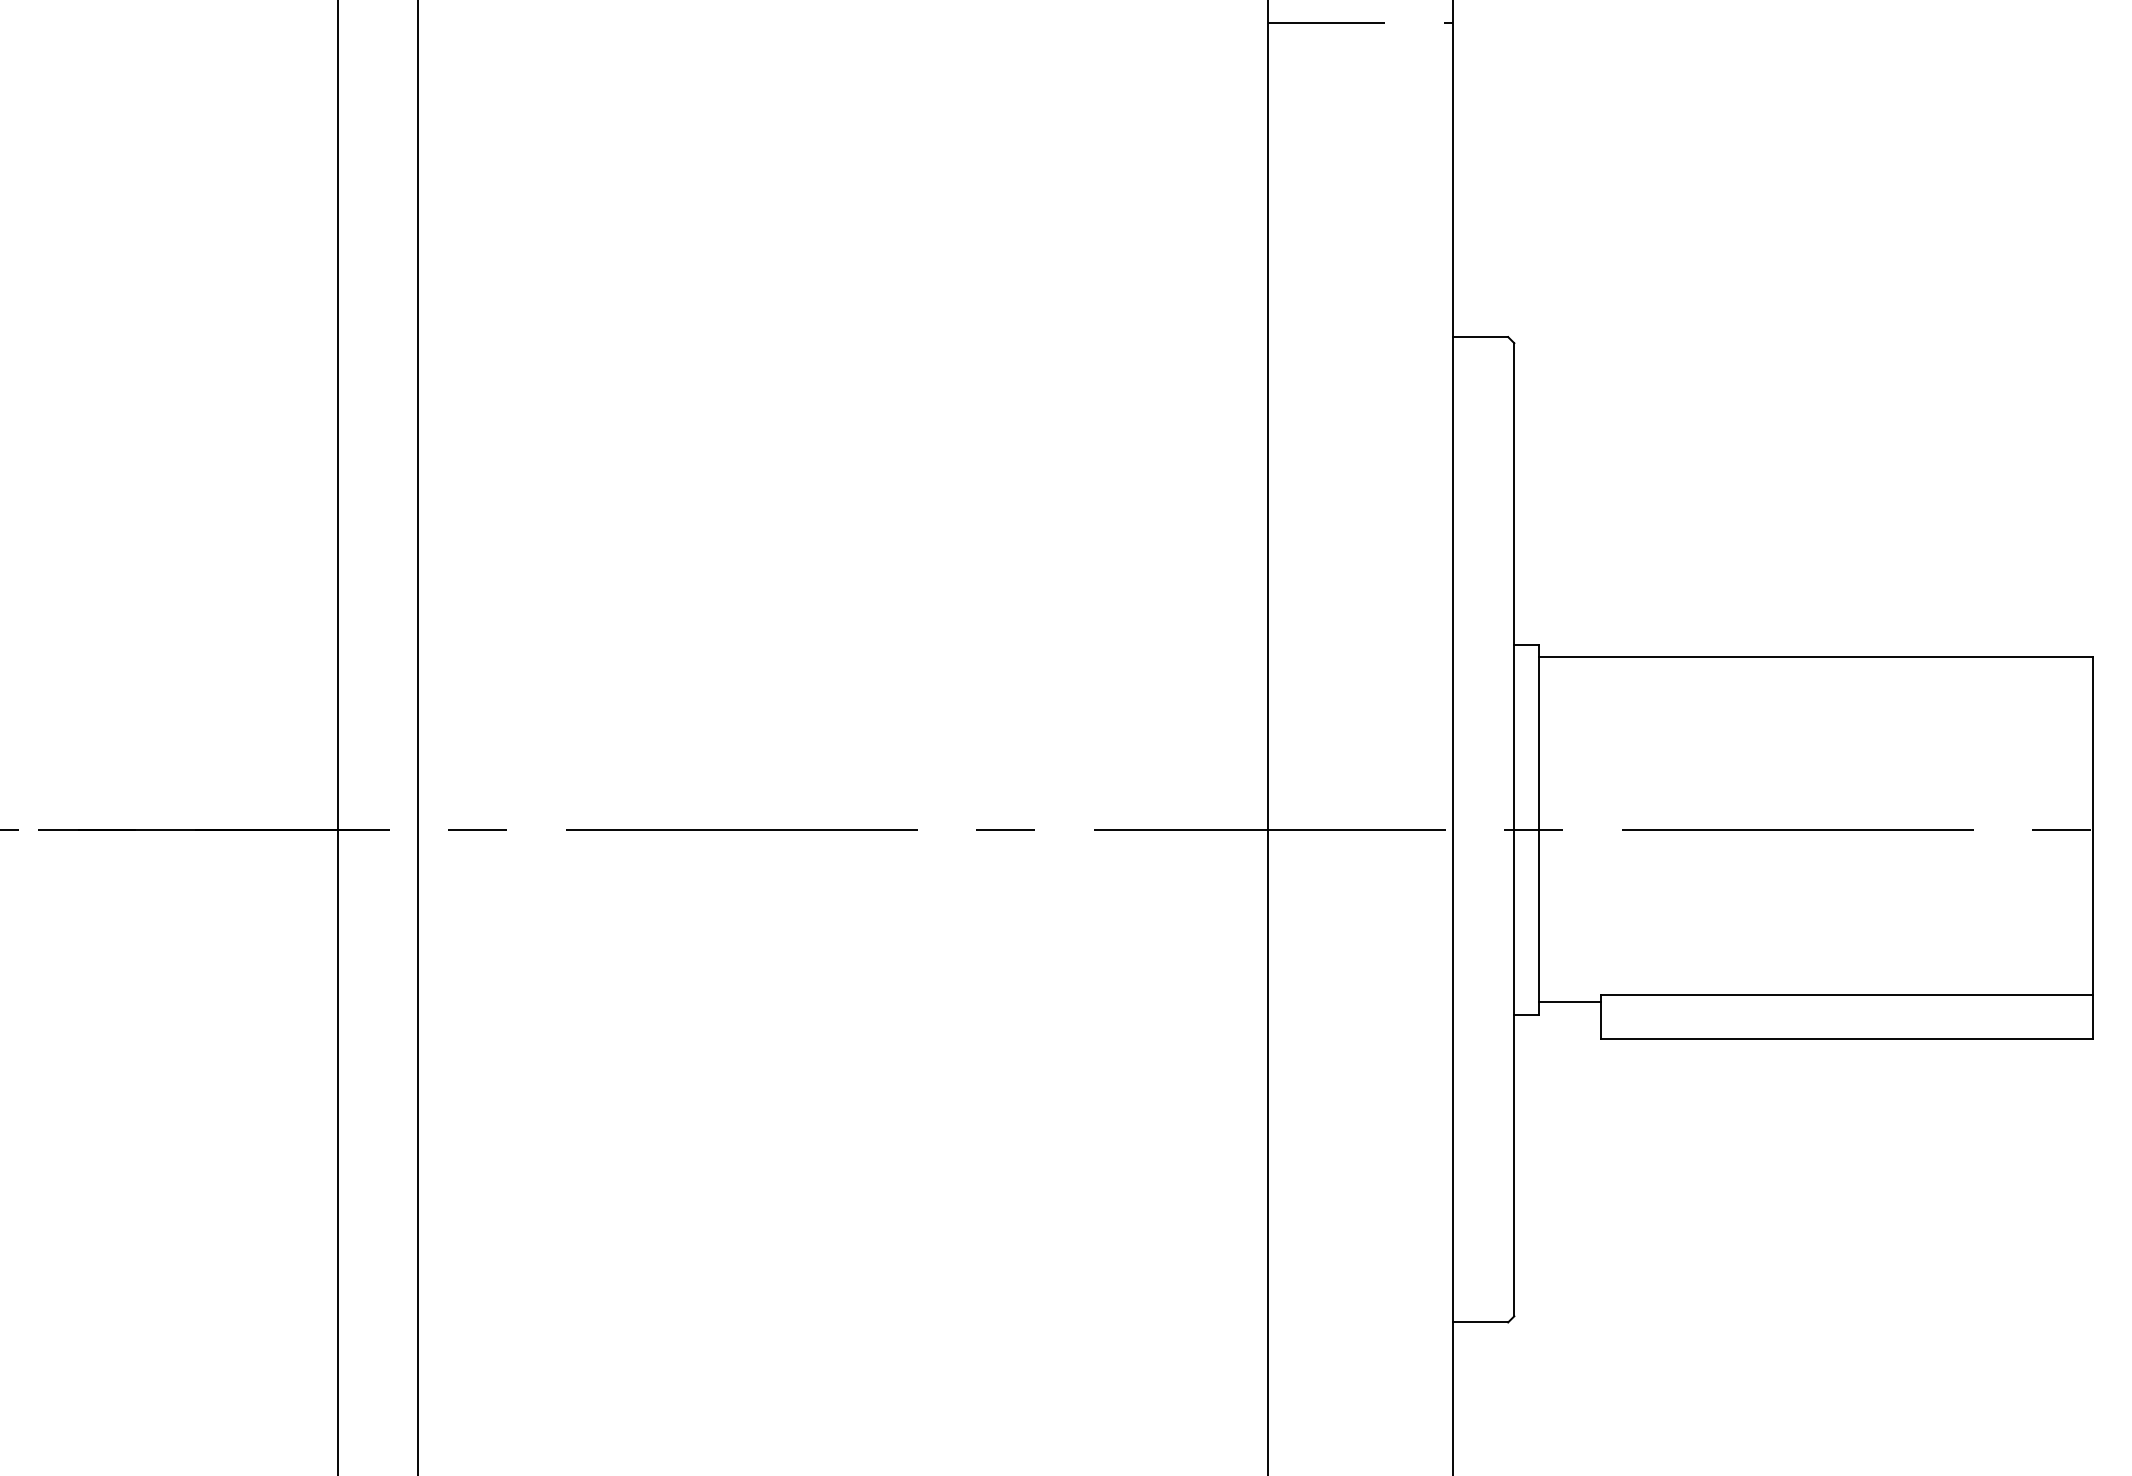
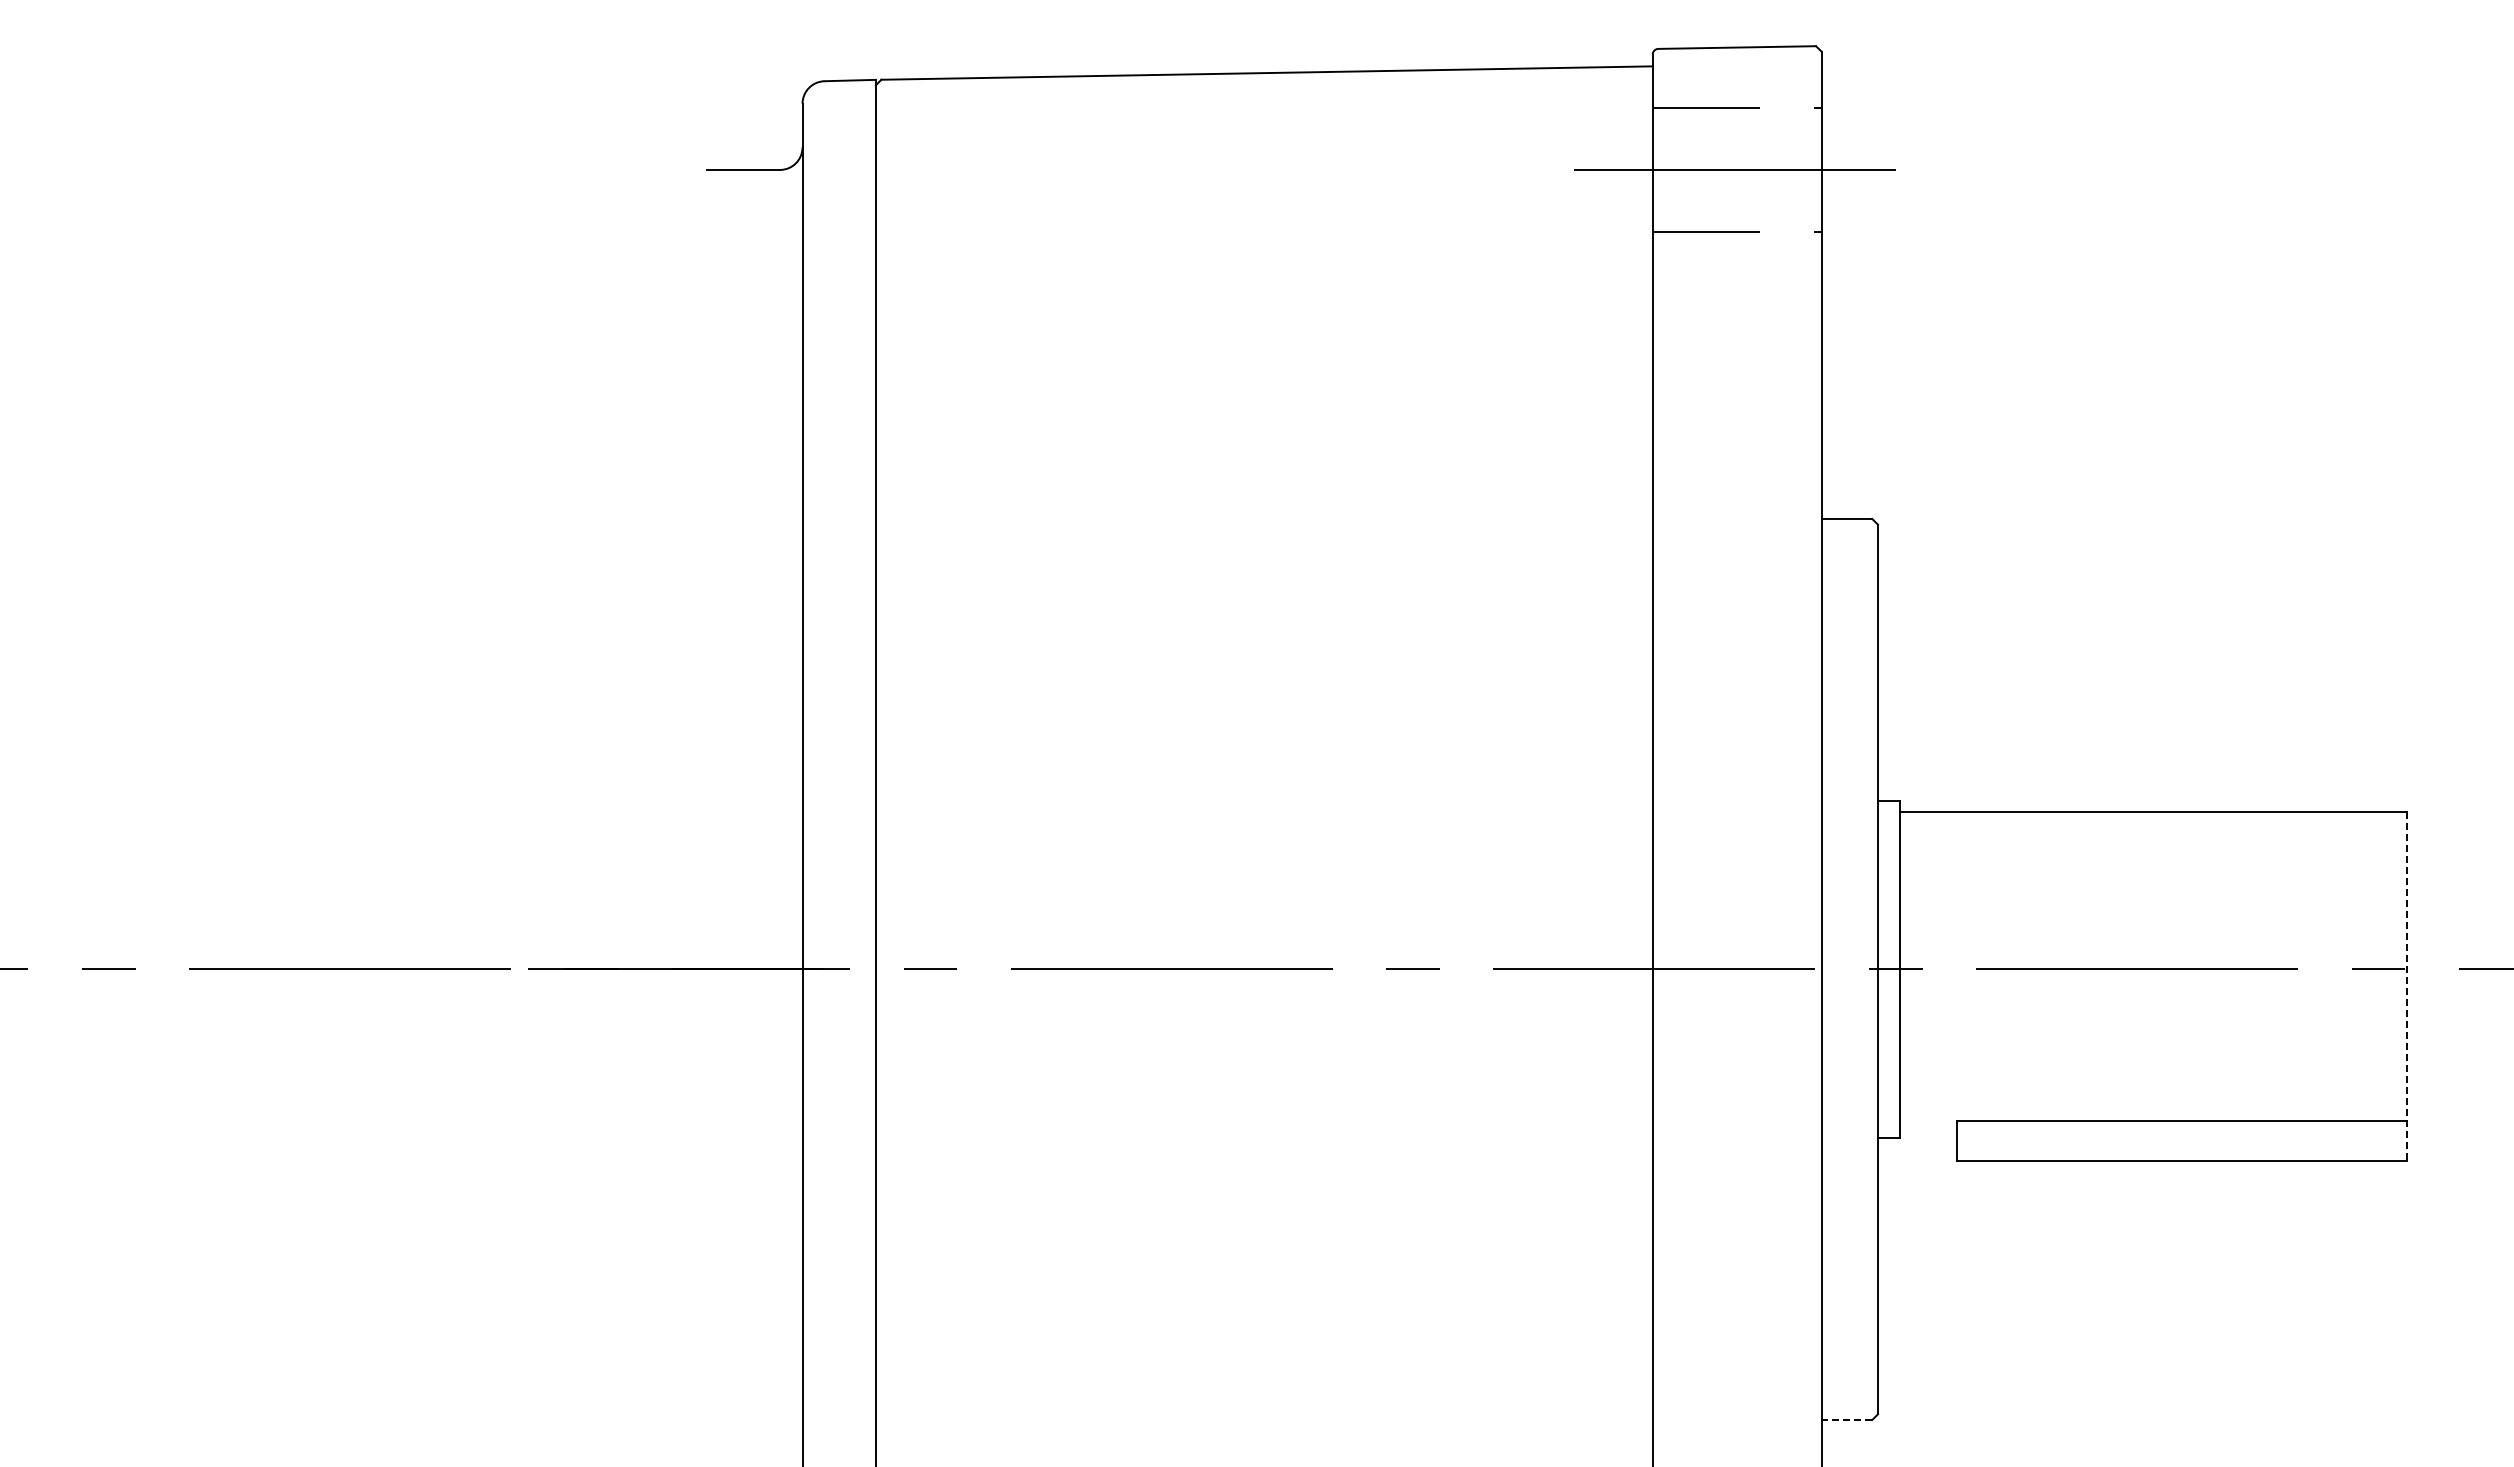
line: (2093, 848) -> (2407, 986), solid -> dashed
line: (1569, 1002) -> (1928, 1127), removed
line: (1479, 1321) -> (1846, 1419), solid -> dashed

